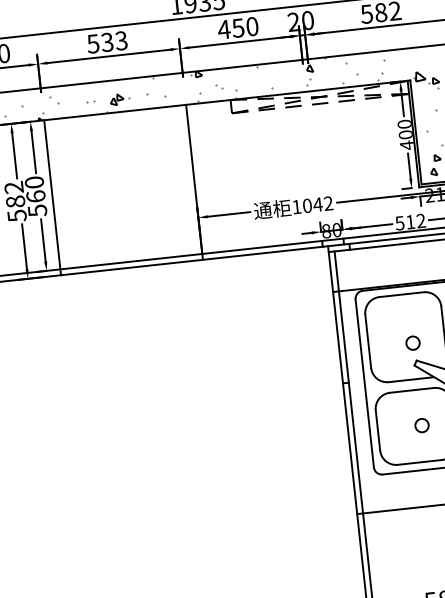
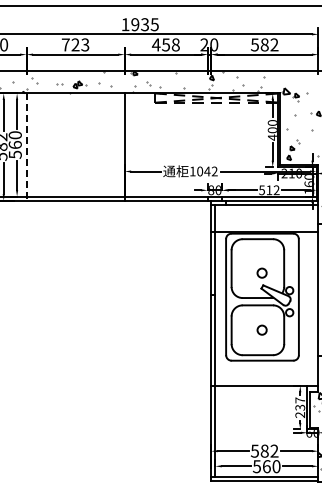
text: (251, 26) -> (175, 44), 450 -> 458
text: (100, 42) -> (70, 44), 533 -> 723
line: (52, 198) -> (26, 147), solid -> dashed

